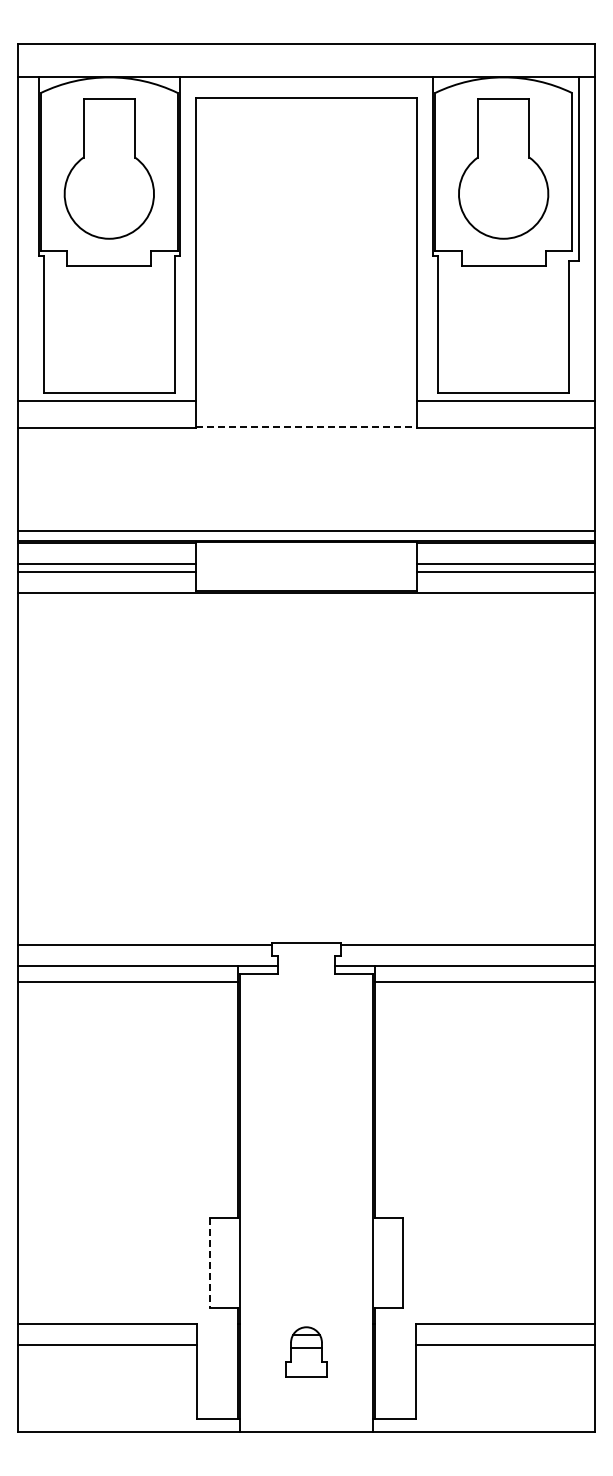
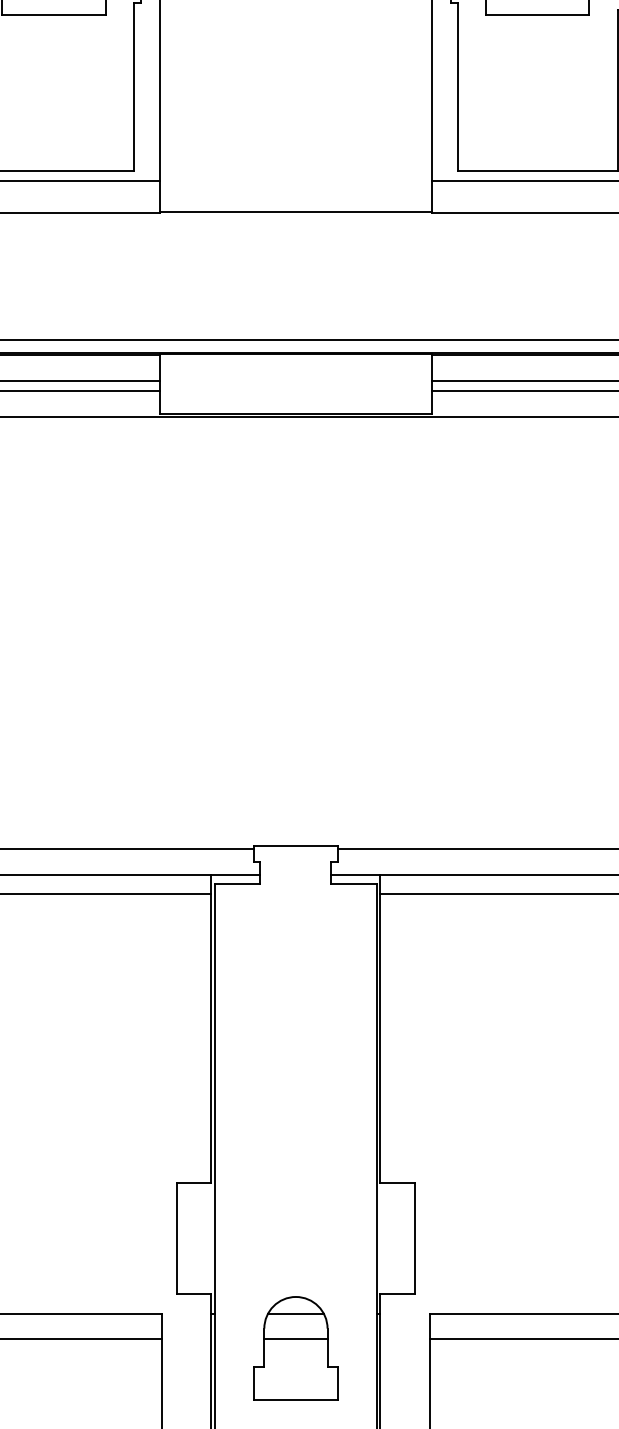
line: (306, 426) -> (295, 212), dashed -> solid
line: (209, 1263) -> (176, 1238), dashed -> solid
part: (306, 1351) -> (295, 1346), size x1.67

